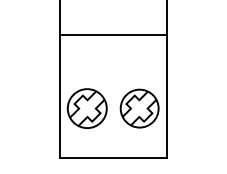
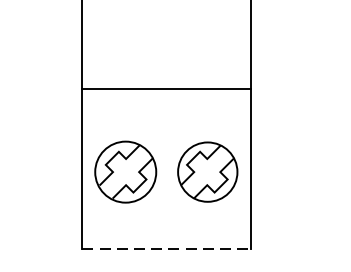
line: (113, 34) -> (166, 88), moved
line: (113, 157) -> (166, 248), solid -> dashed

